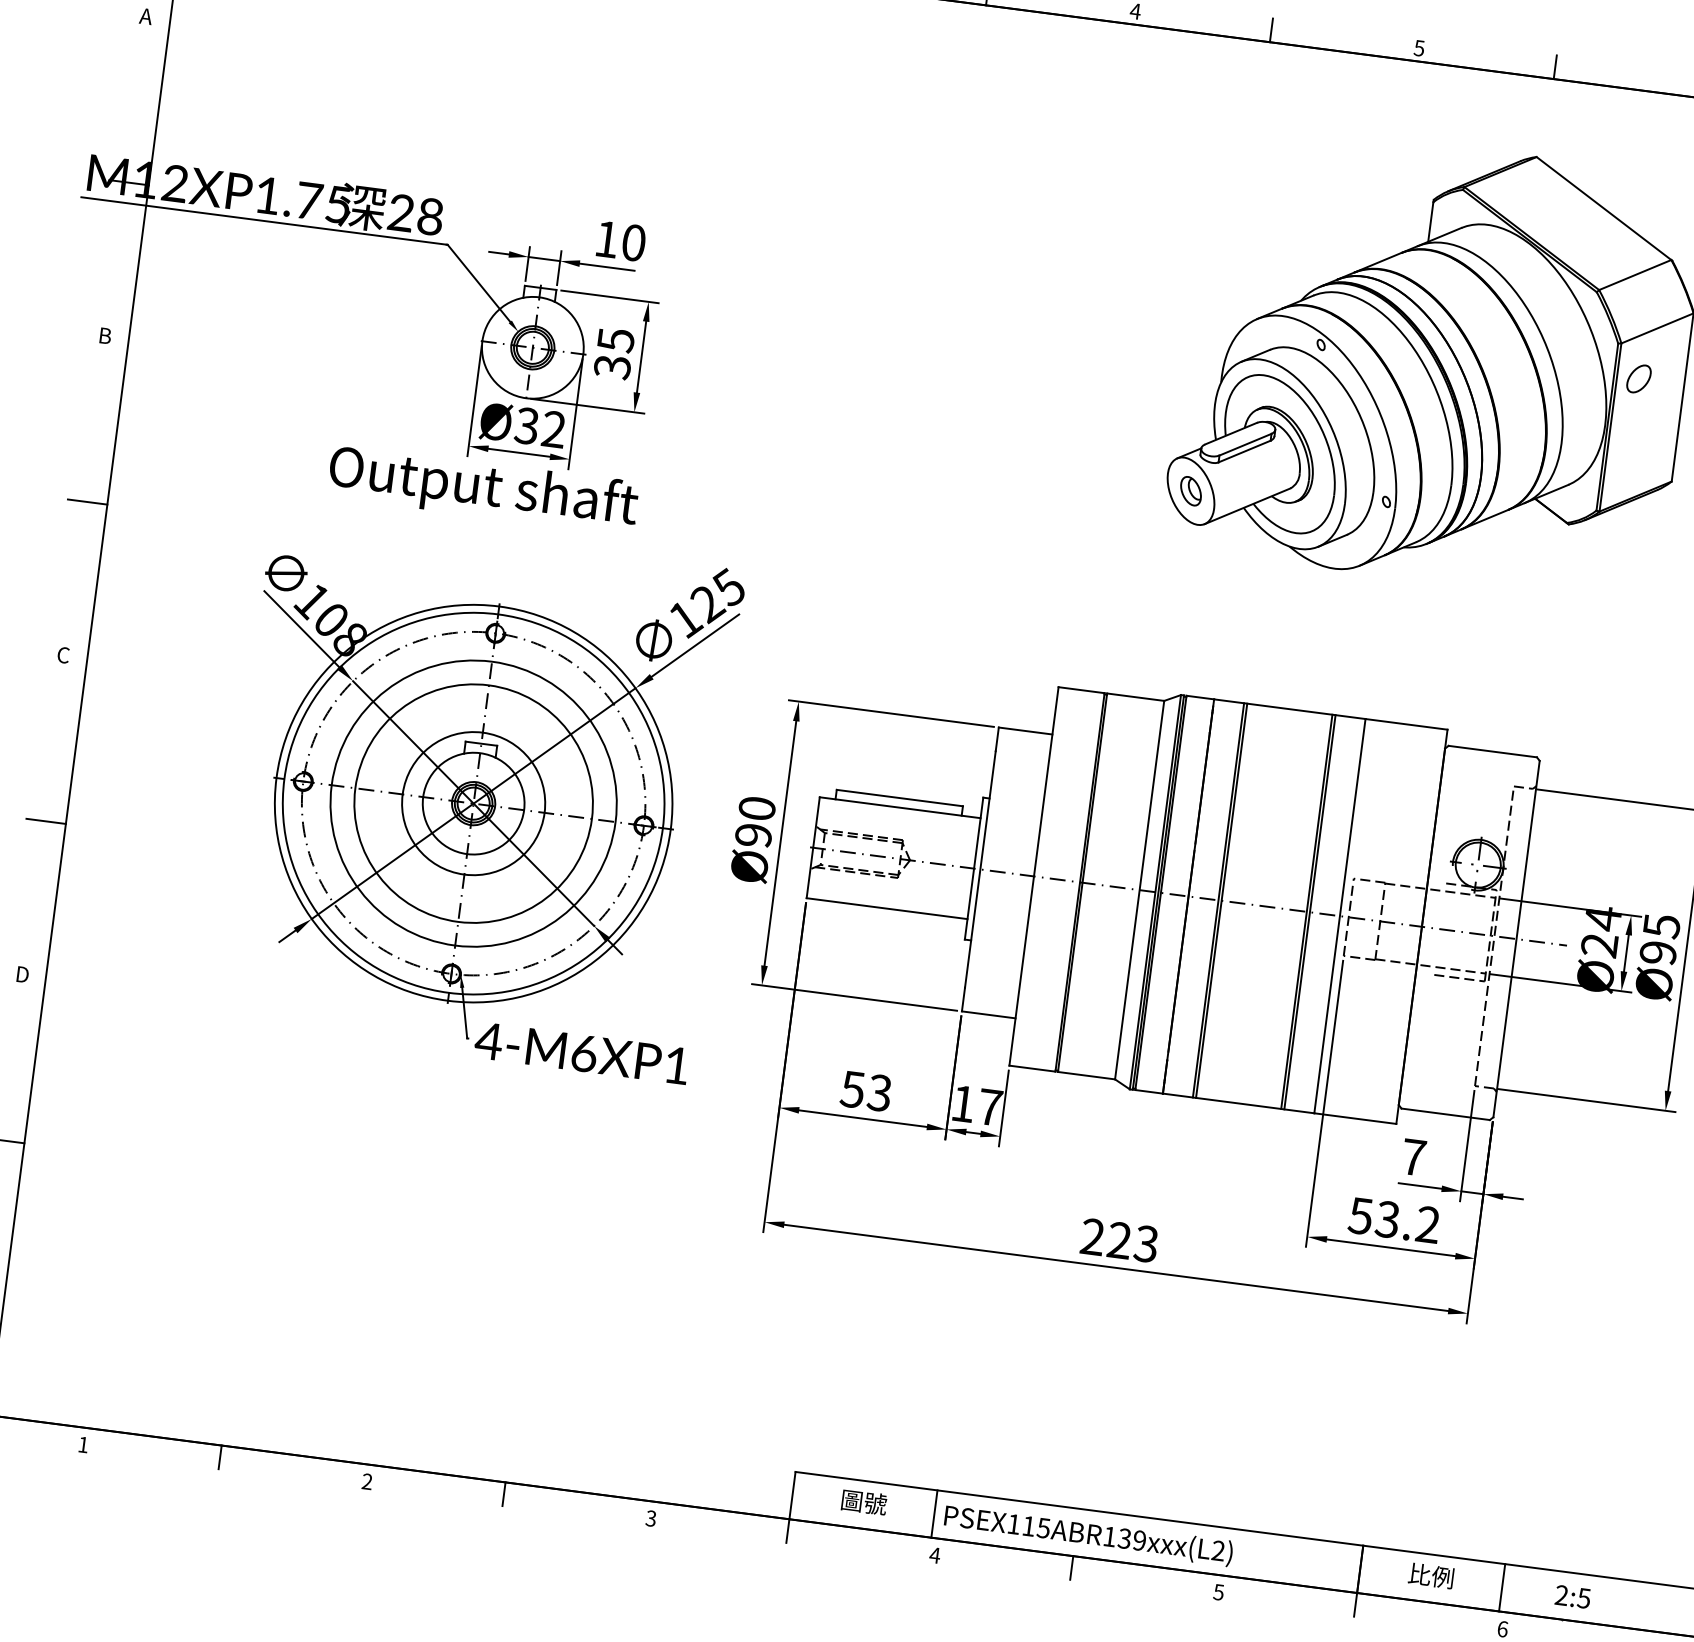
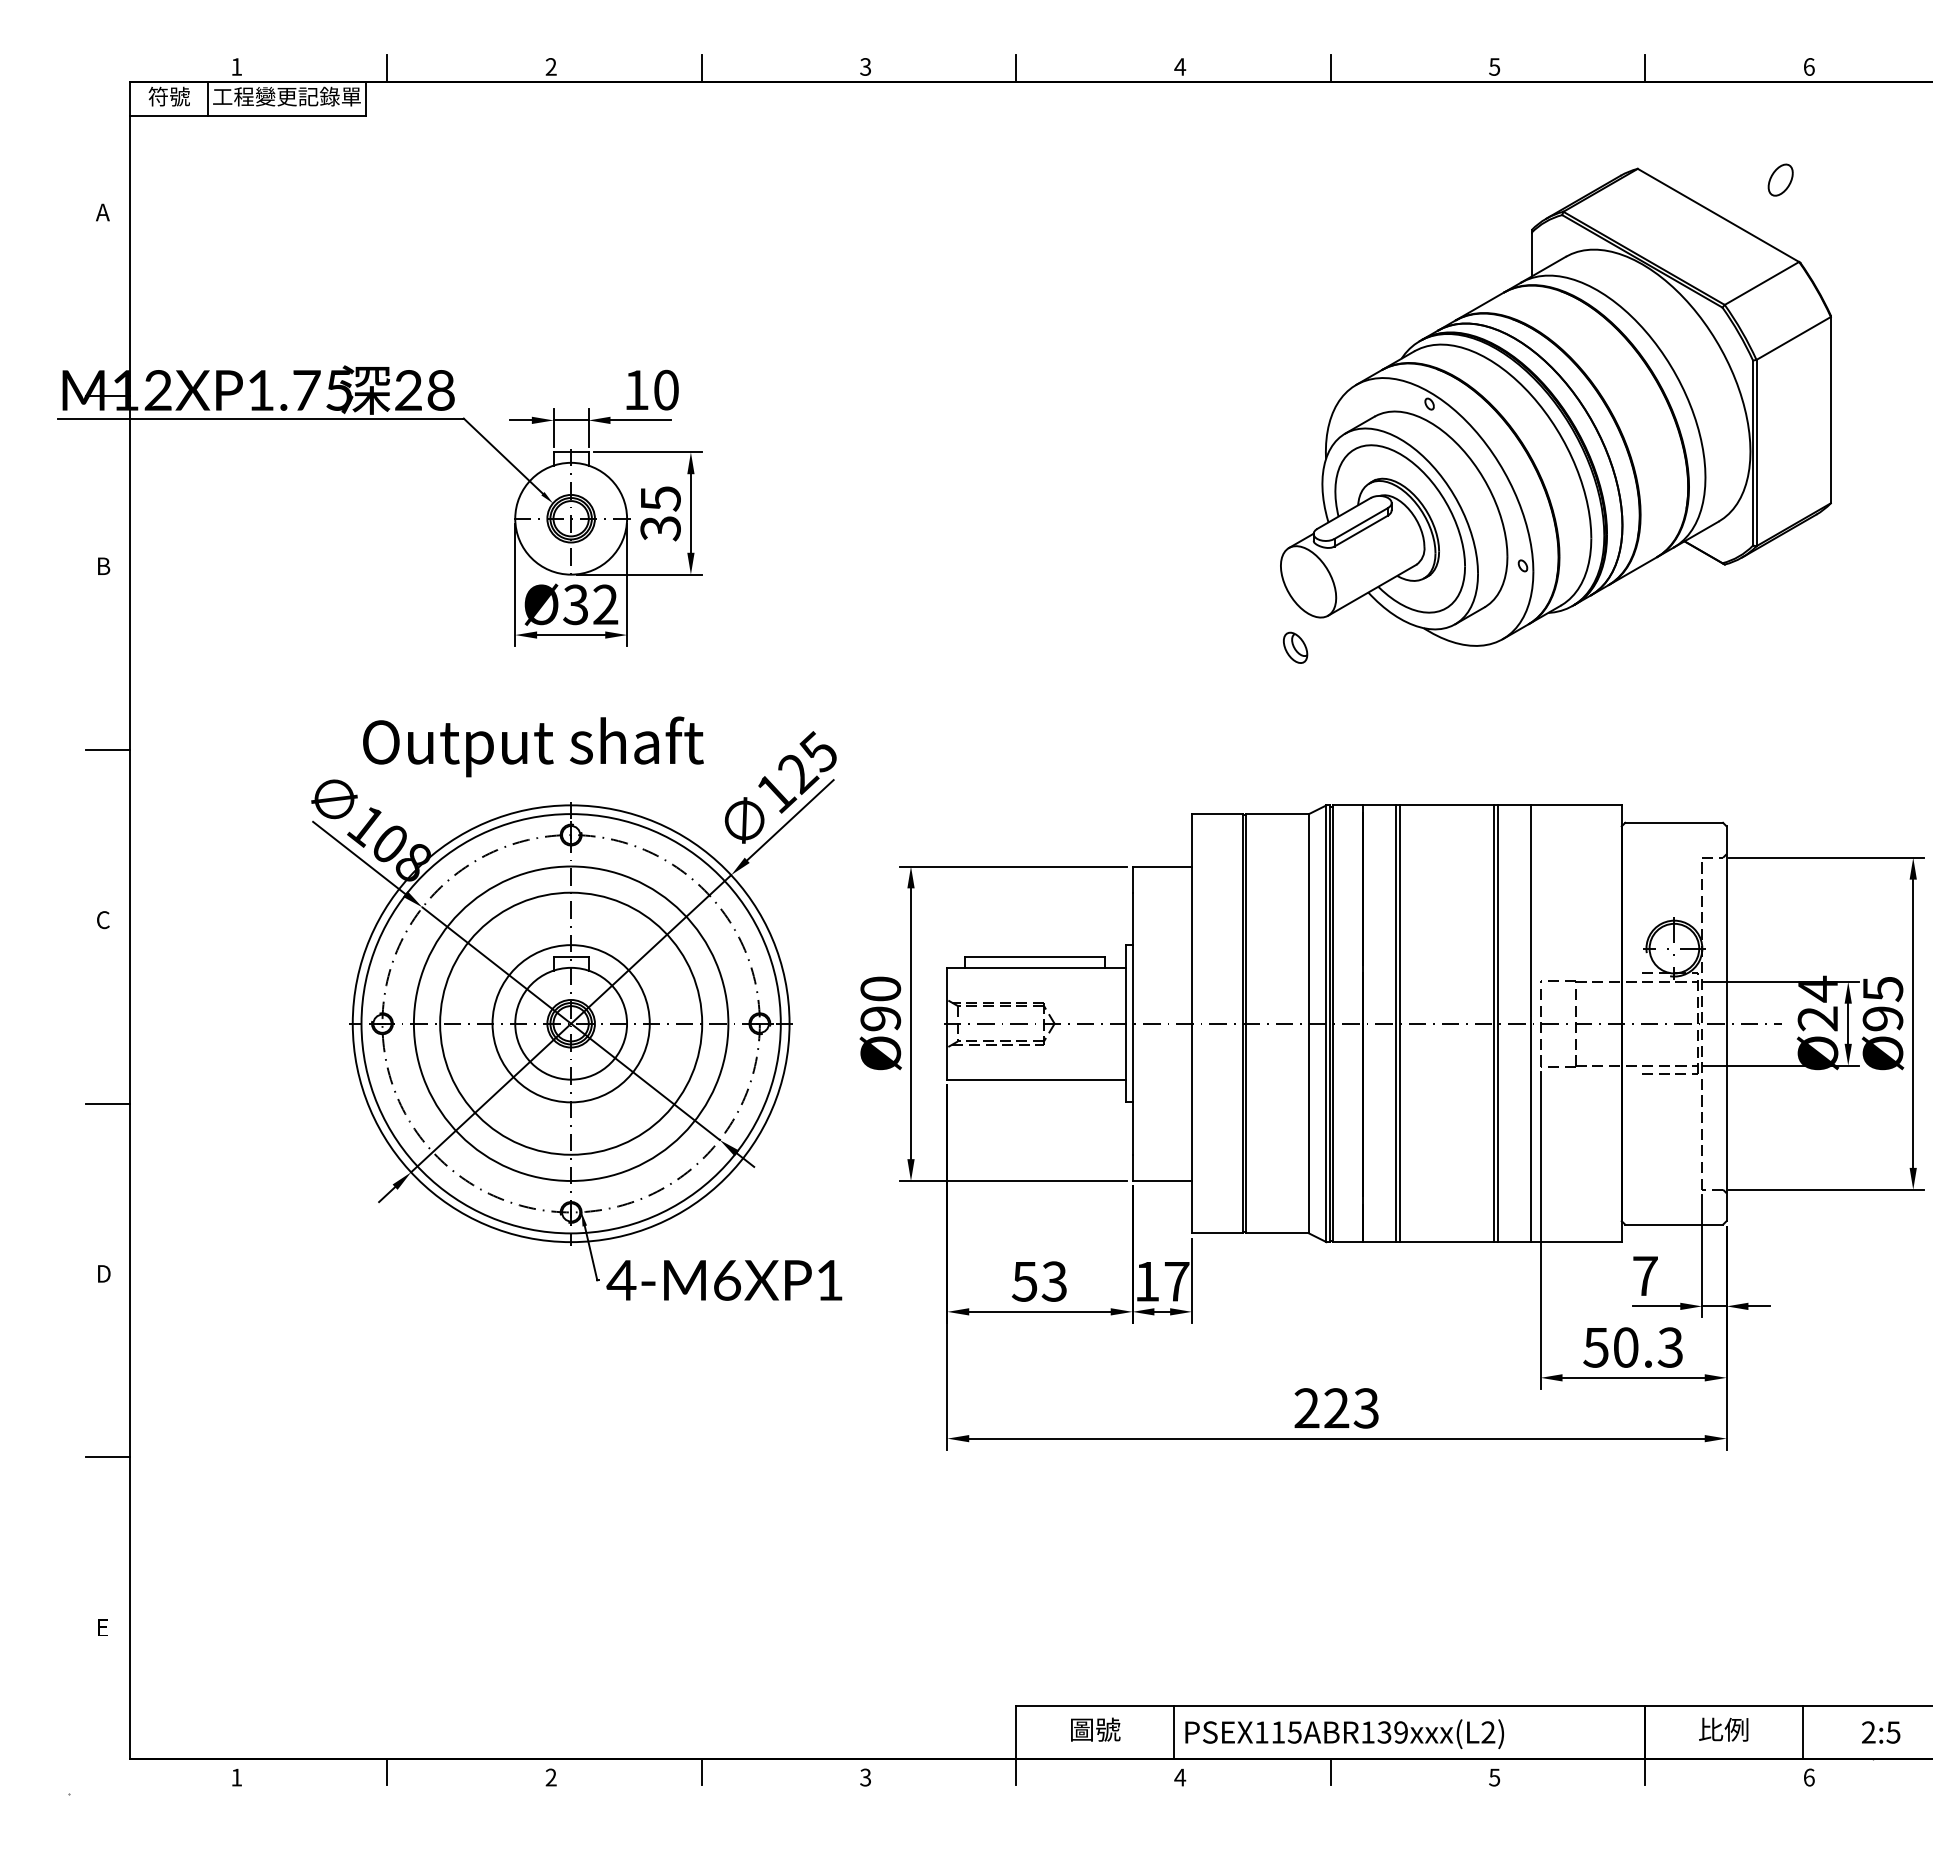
part: (1638, 378) -> (1780, 179), moved
text: (483, 488) -> (533, 746), moved
part: (1191, 490) -> (1295, 647), moved
text: (1407, 1222) -> (1647, 1347), 53.2 -> 50.3

